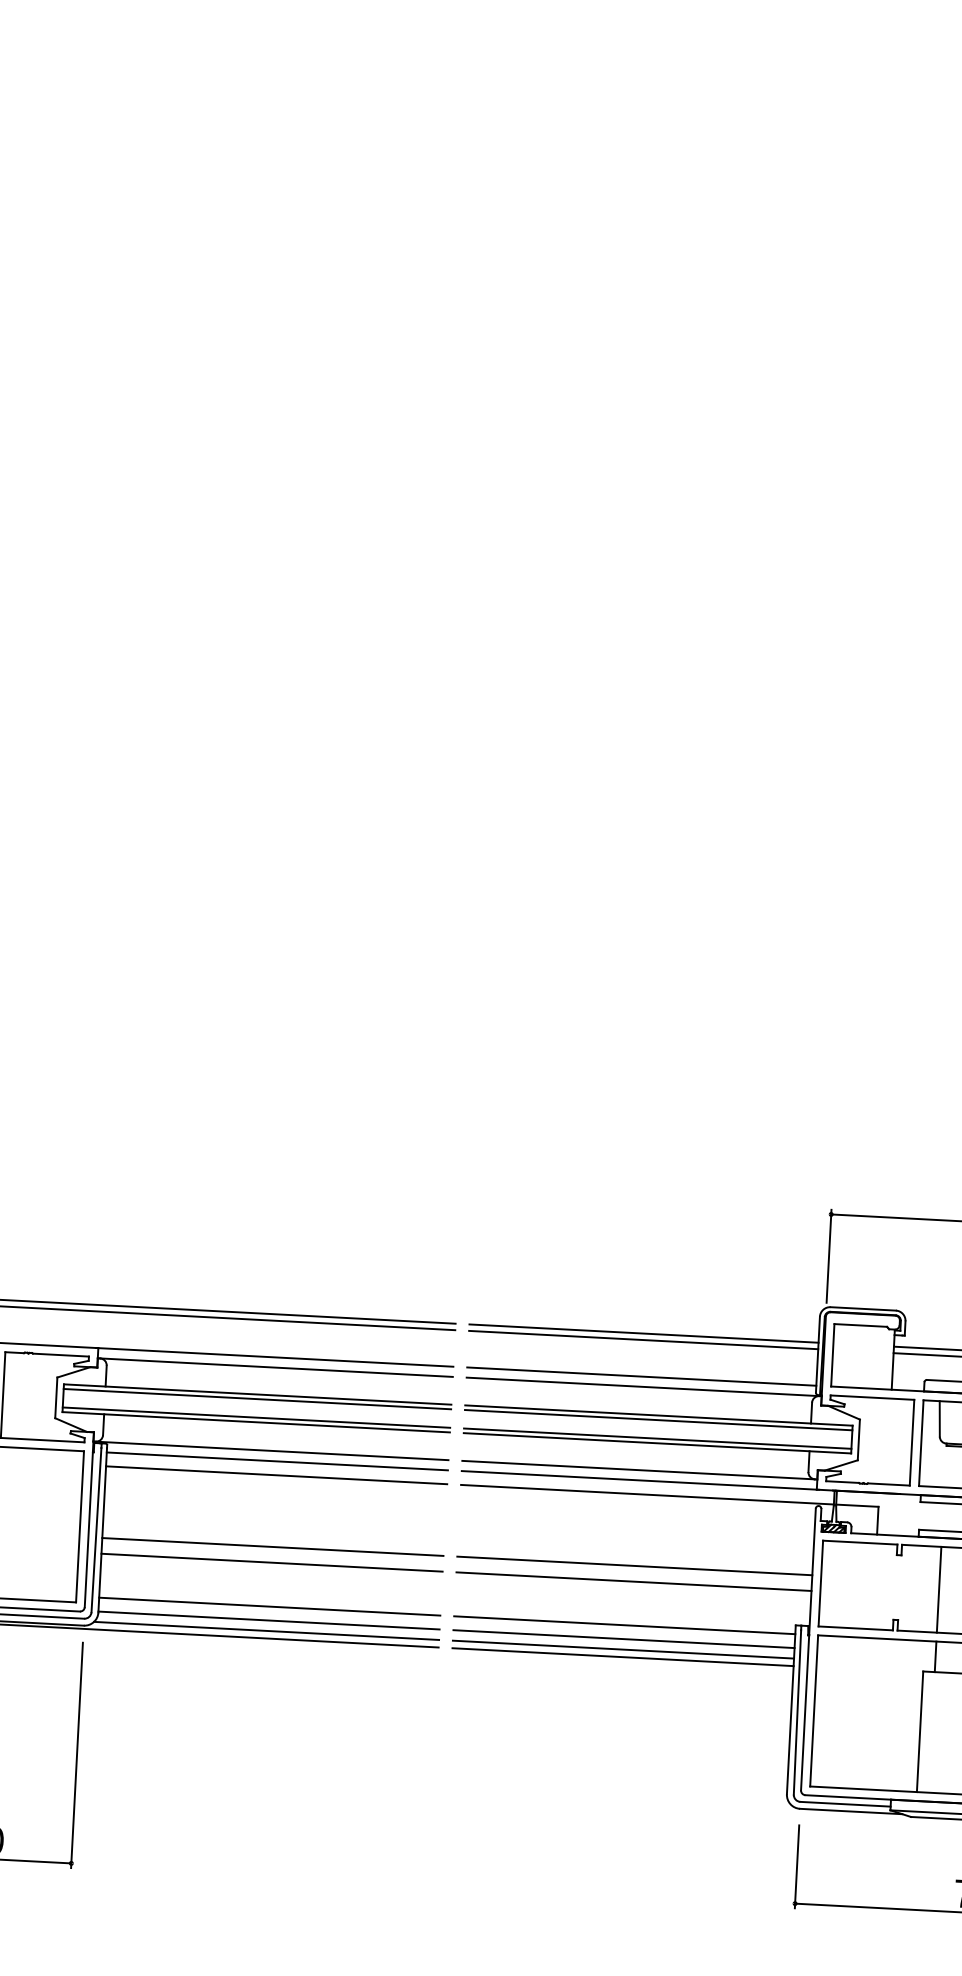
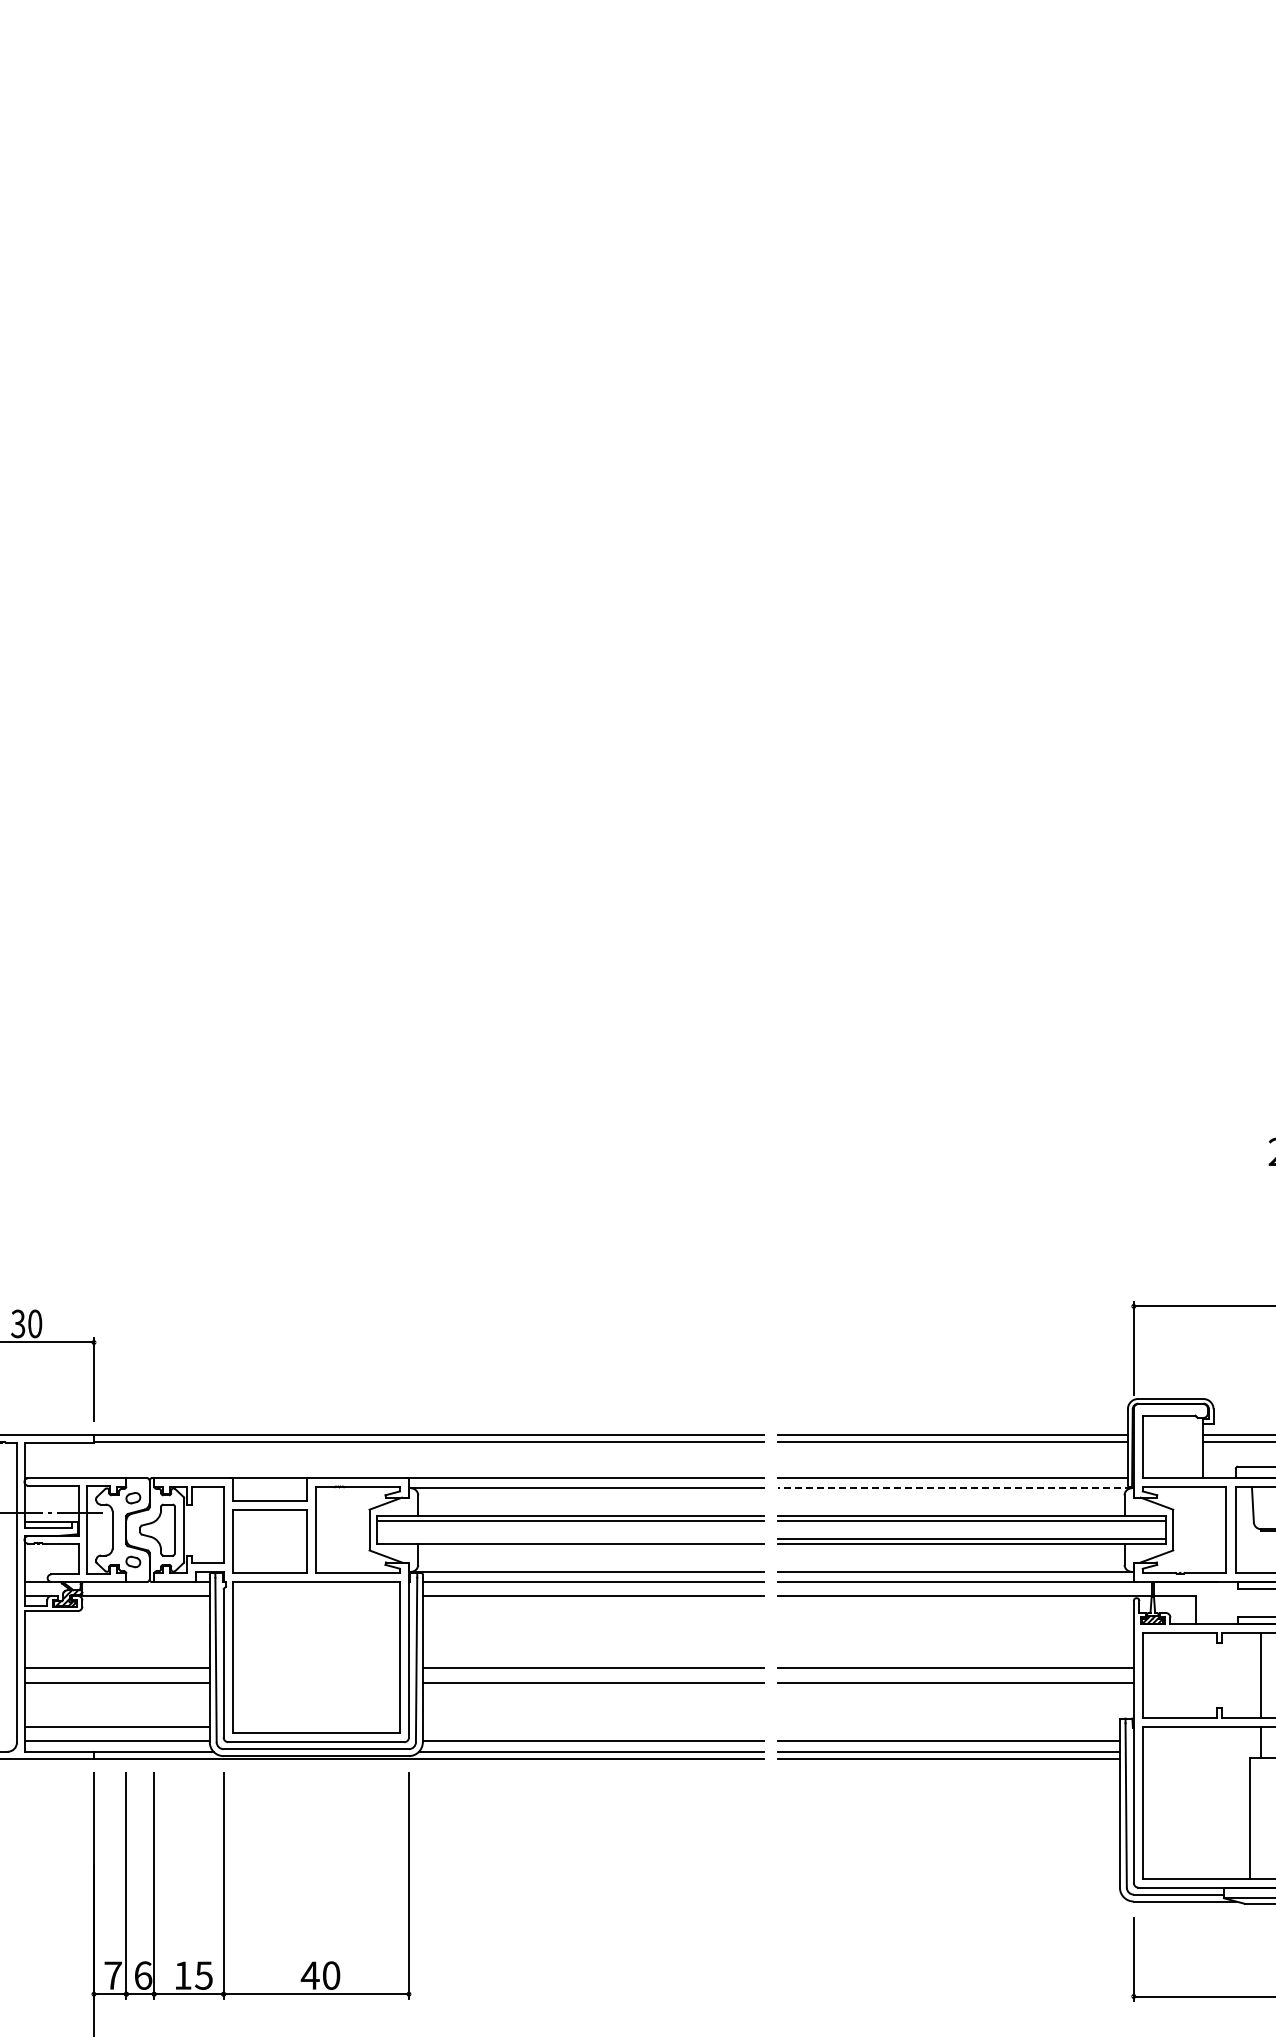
line: (642, 1386) -> (954, 1488), solid -> dashed
line: (256, 1417) -> (570, 1539), removed
line: (269, 1606) -> (593, 1727), removed
line: (624, 1625) -> (948, 1727), removed

